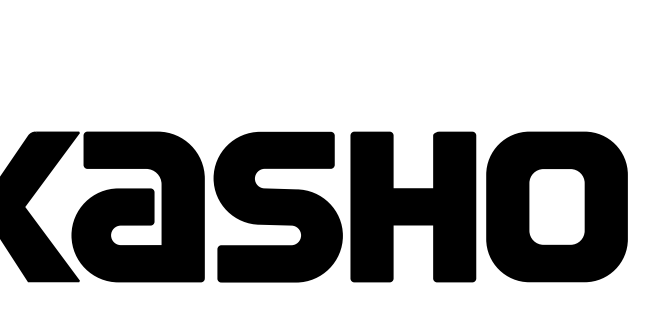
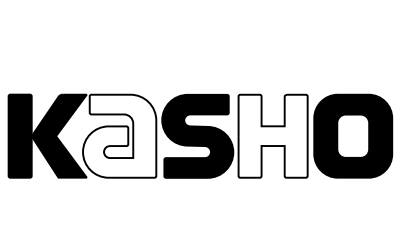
fill: (137, 205) -> (119, 135), removed
fill: (412, 205) -> (272, 135), removed

